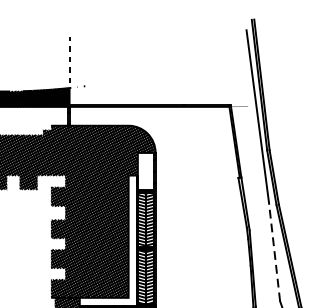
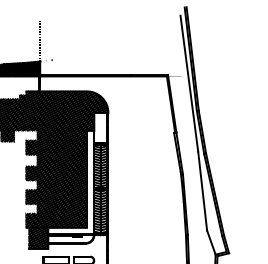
line: (274, 251) -> (202, 191), dashed -> solid

